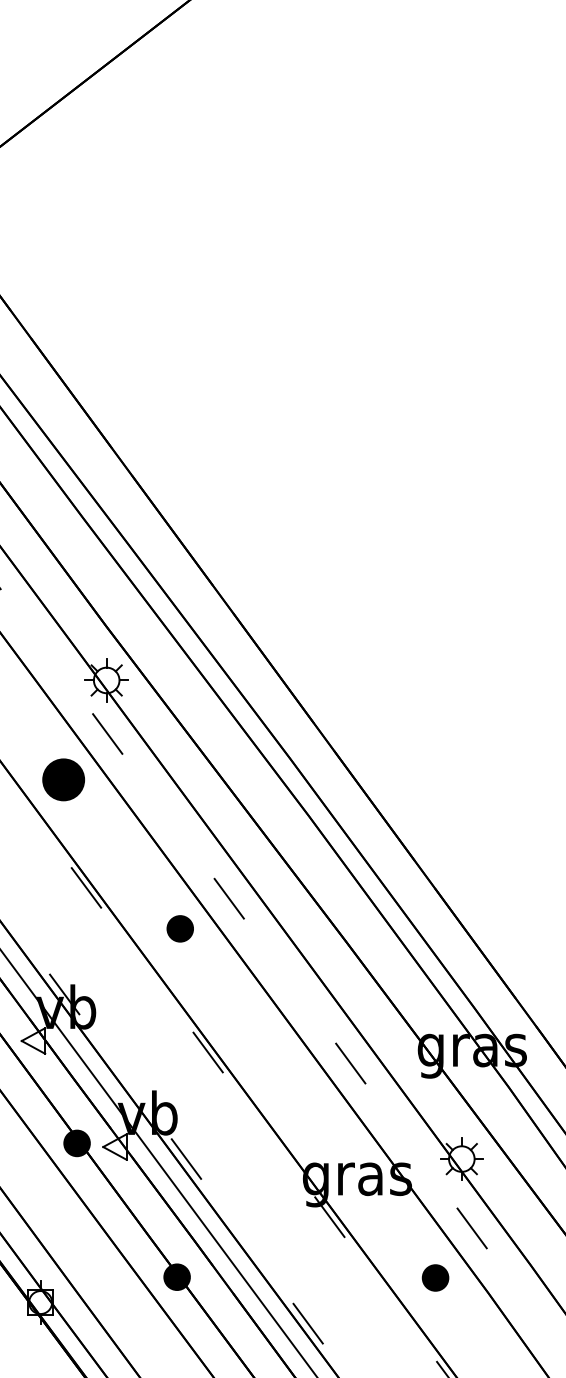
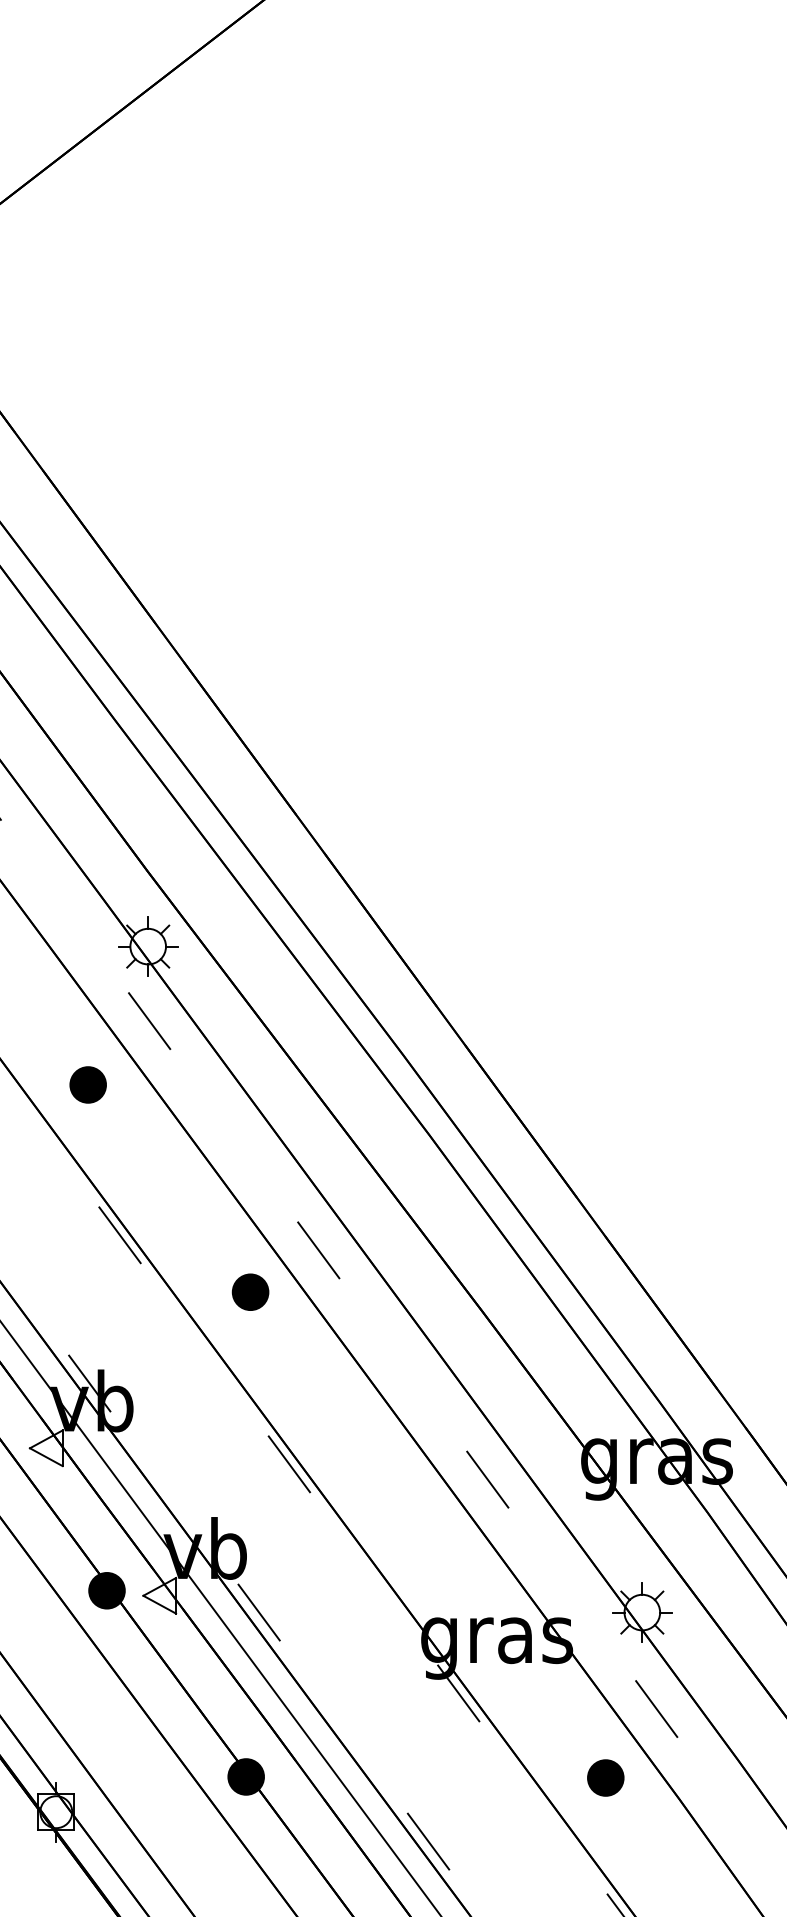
part: (63, 779) -> (87, 1084), size x0.62

